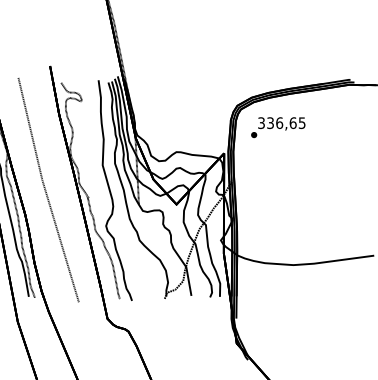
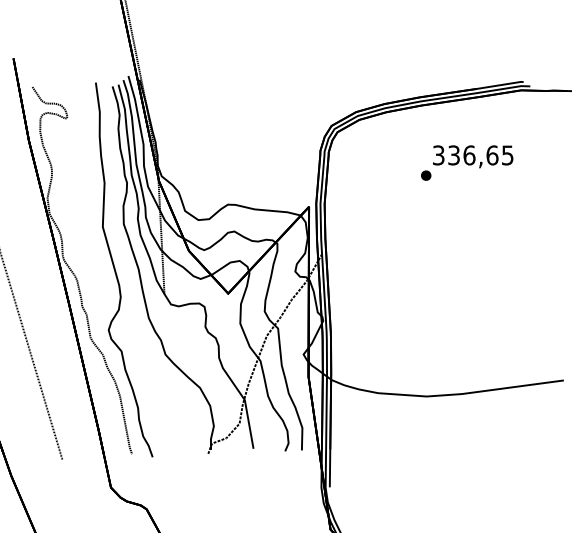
text: (278, 127) -> (467, 162), moved

